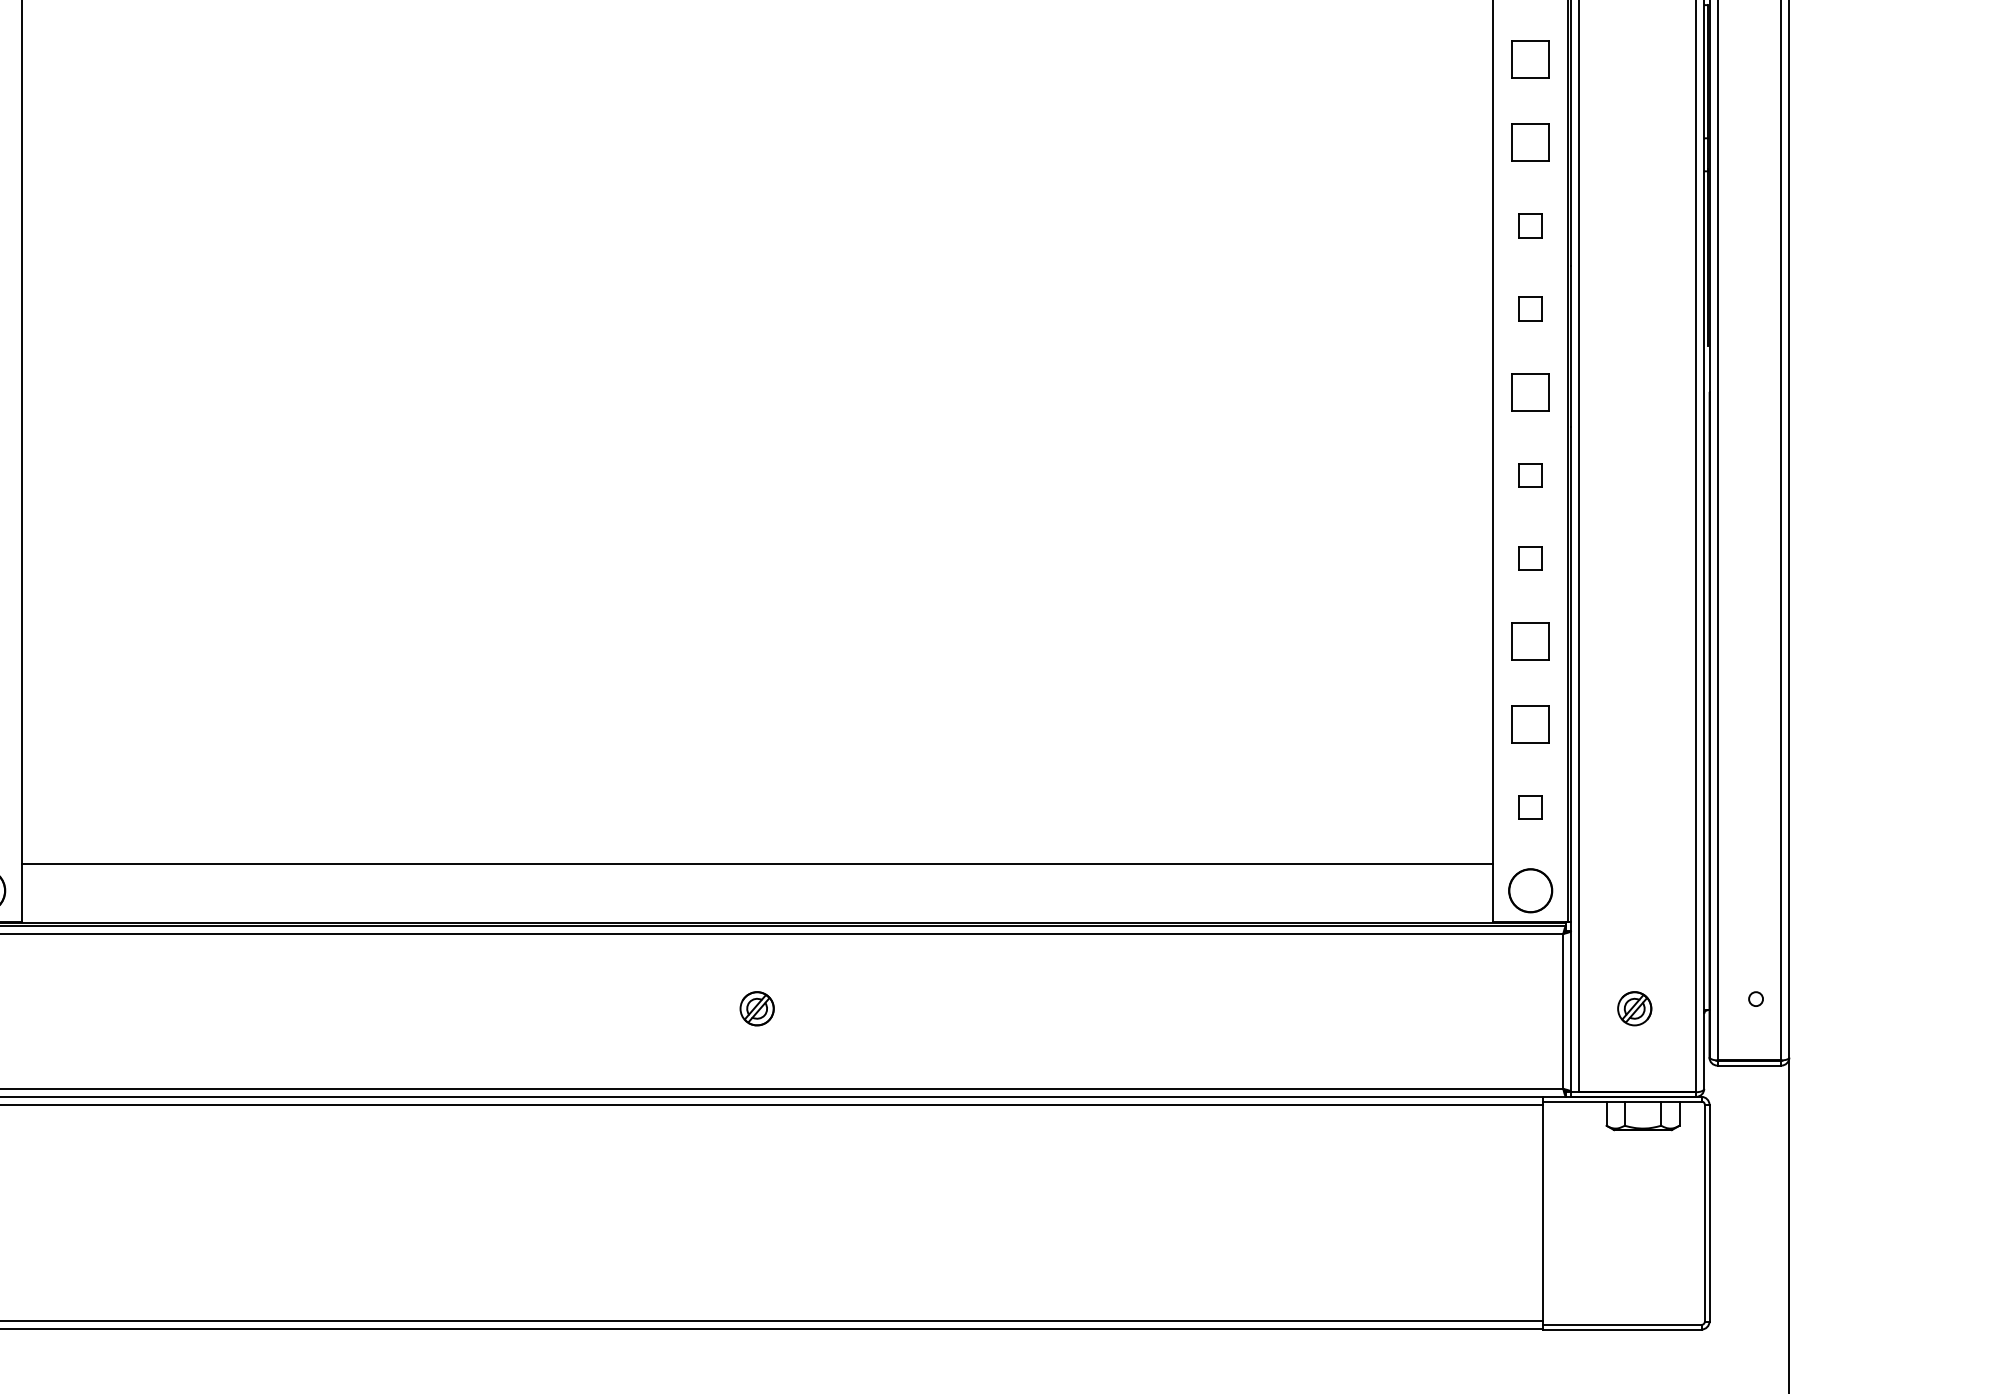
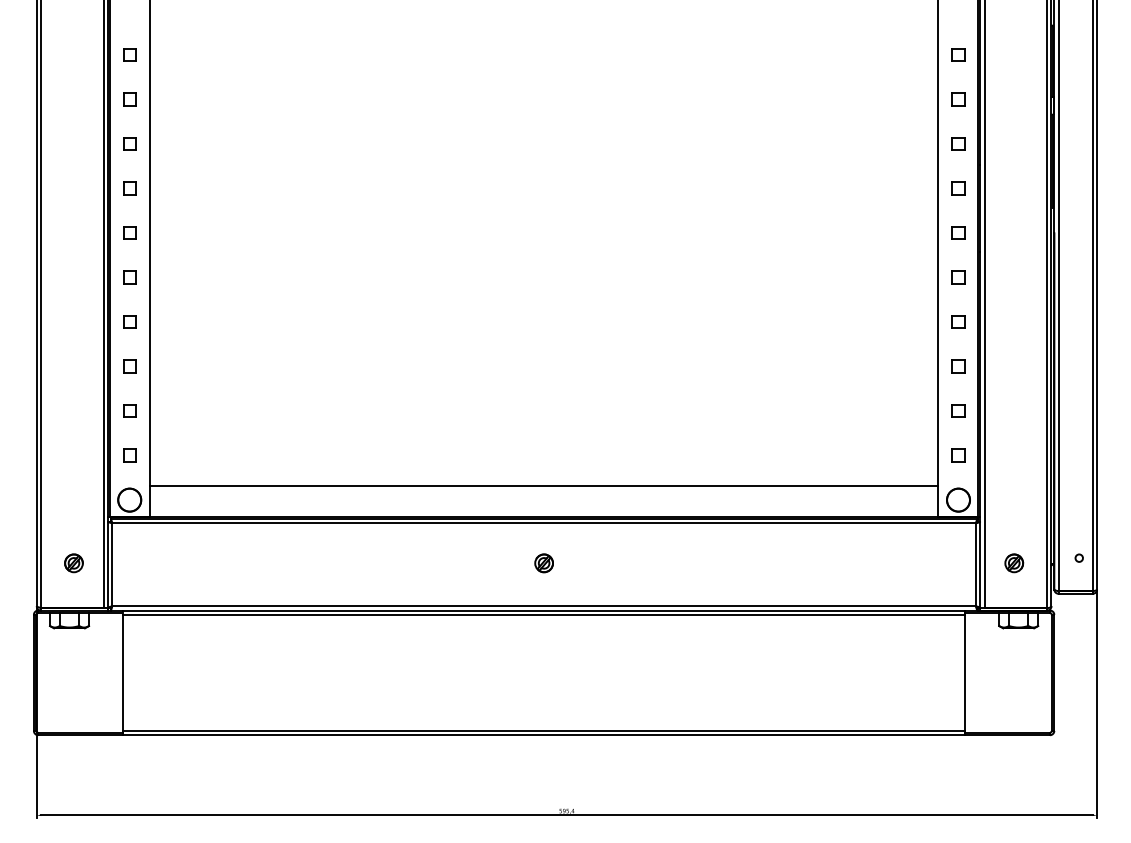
part: (1530, 58) -> (958, 54), size x0.62
part: (1530, 142) -> (958, 99), size x0.62
part: (1530, 391) -> (958, 232), size x0.62
part: (1530, 641) -> (958, 366), size x0.62
part: (1530, 723) -> (958, 410), size x0.62

